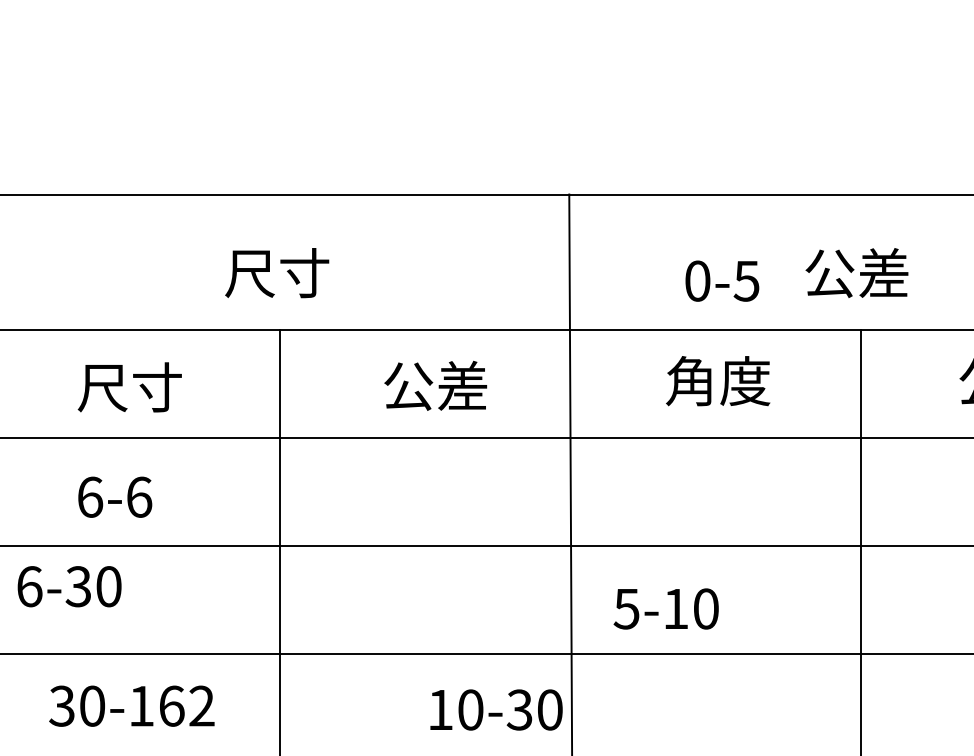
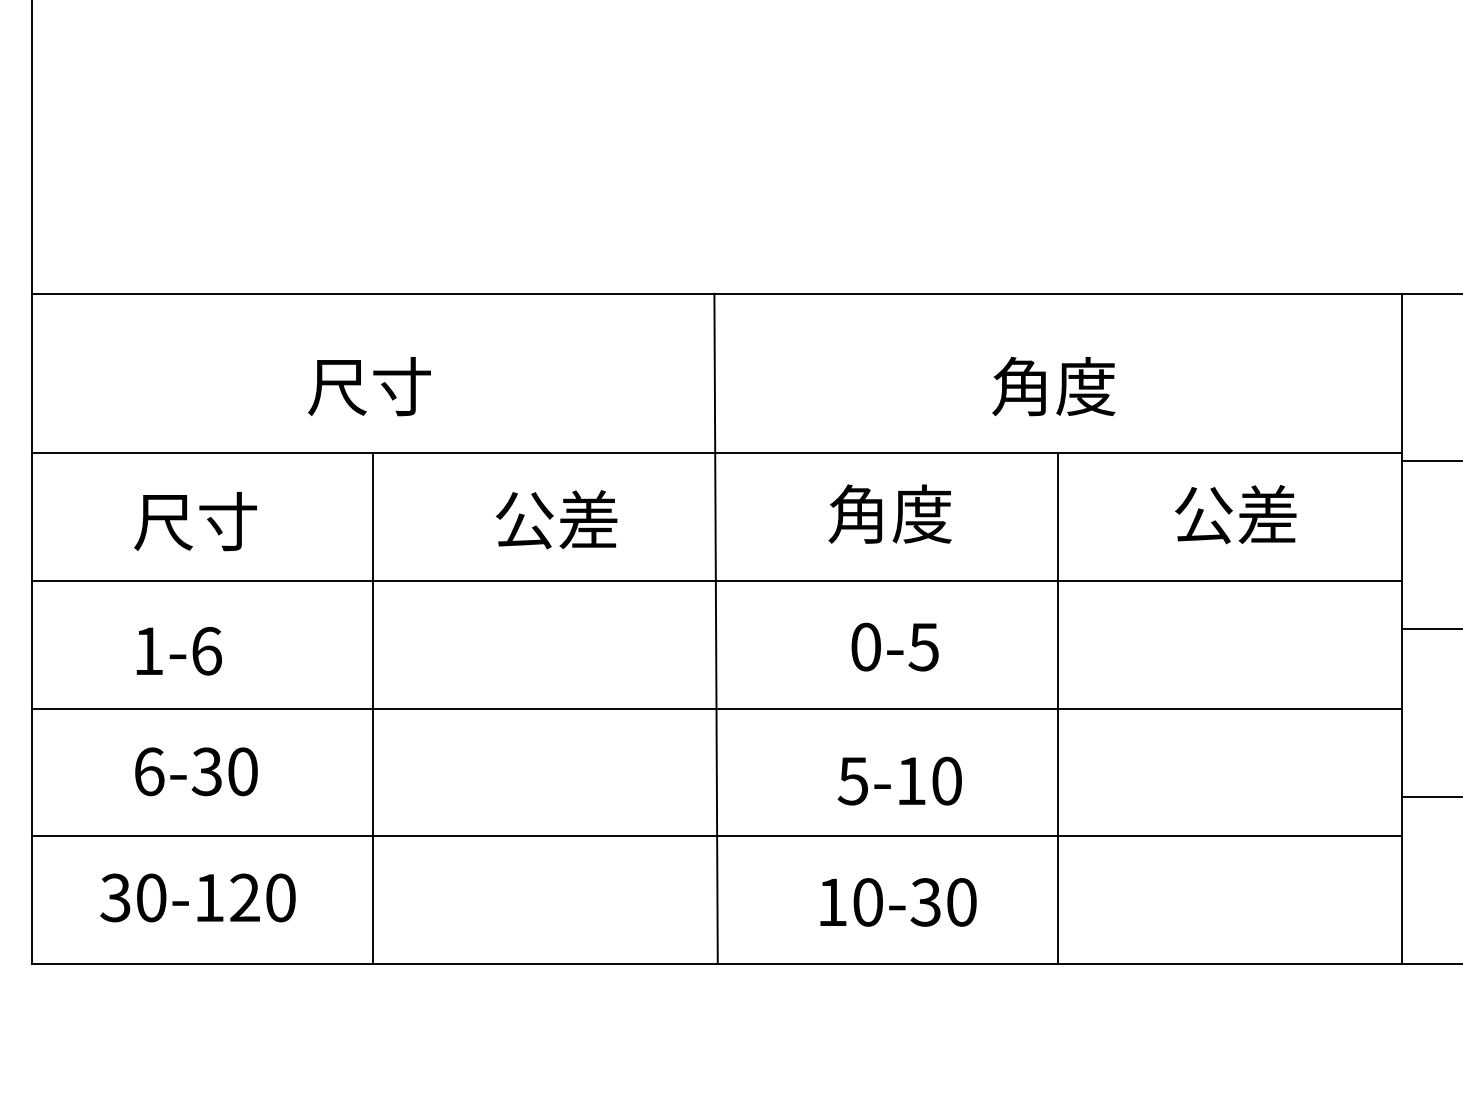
text: (856, 273) -> (1053, 386), 公差 -> 角度
text: (721, 280) -> (894, 646), moved
text: (89, 496) -> (148, 650), 6-6 -> 1-6
text: (69, 586) -> (196, 771), moved
text: (665, 608) -> (899, 780), moved
text: (186, 705) -> (262, 897), 30-162 -> 30-120
text: (496, 710) -> (898, 902), moved

